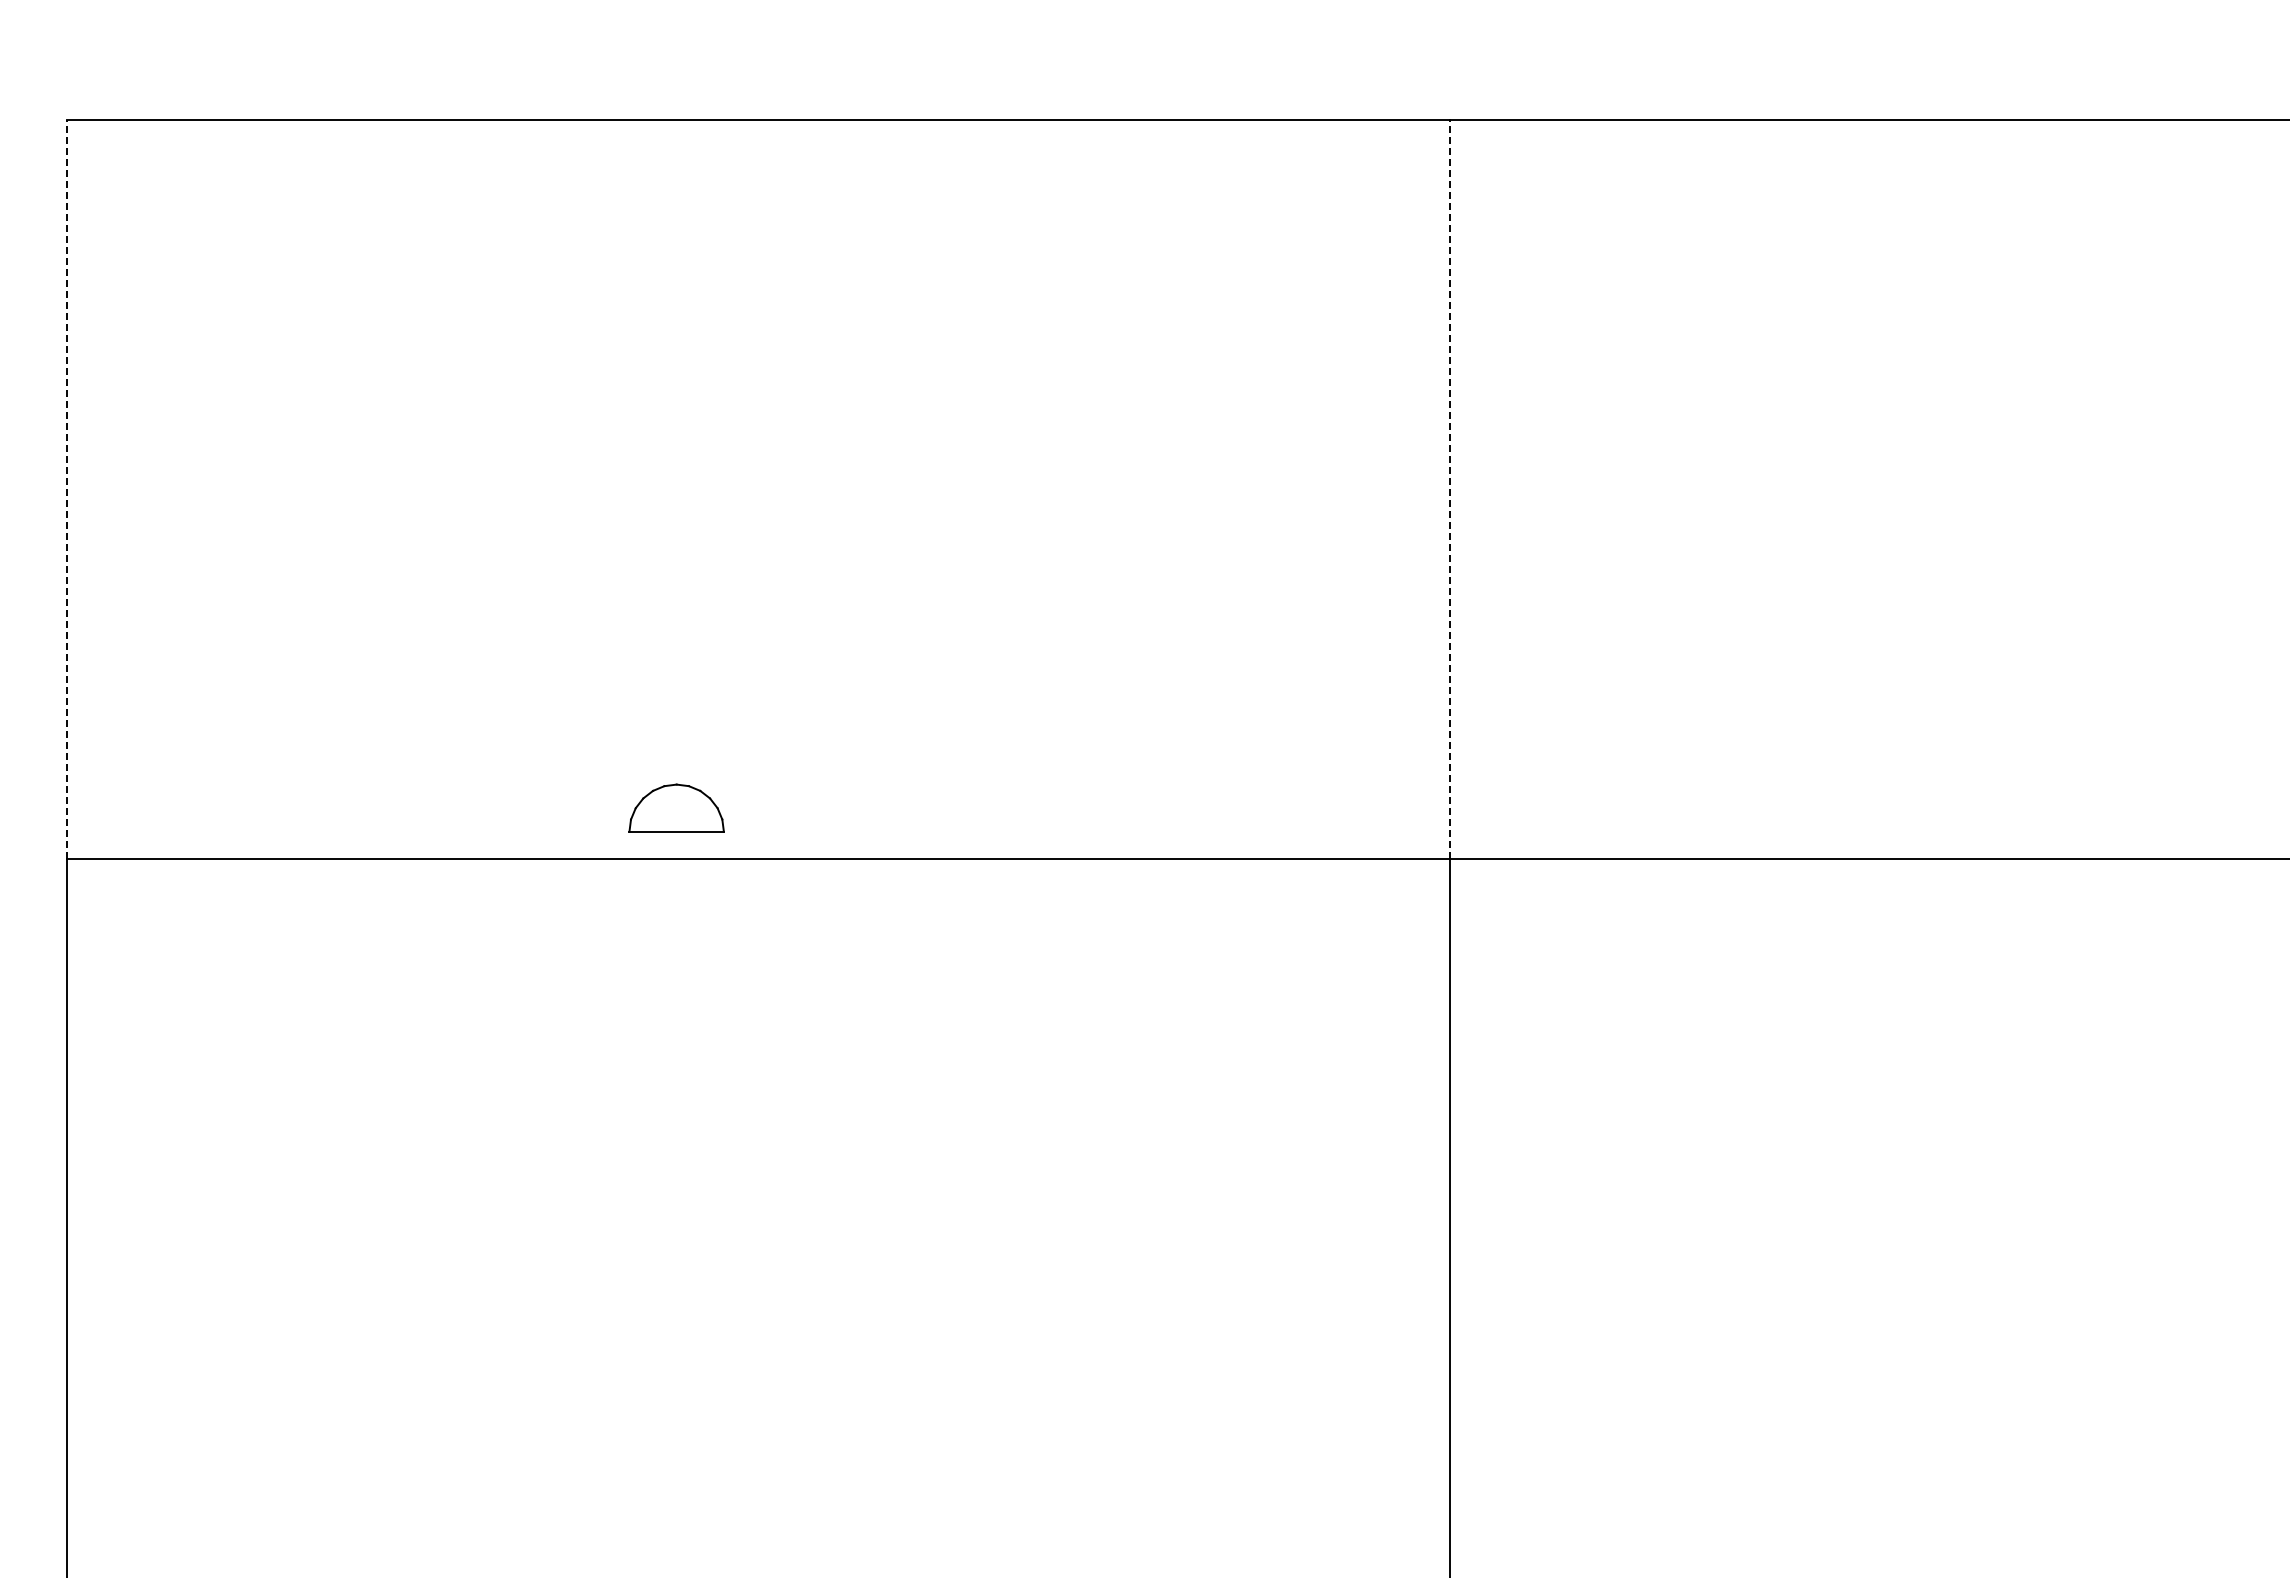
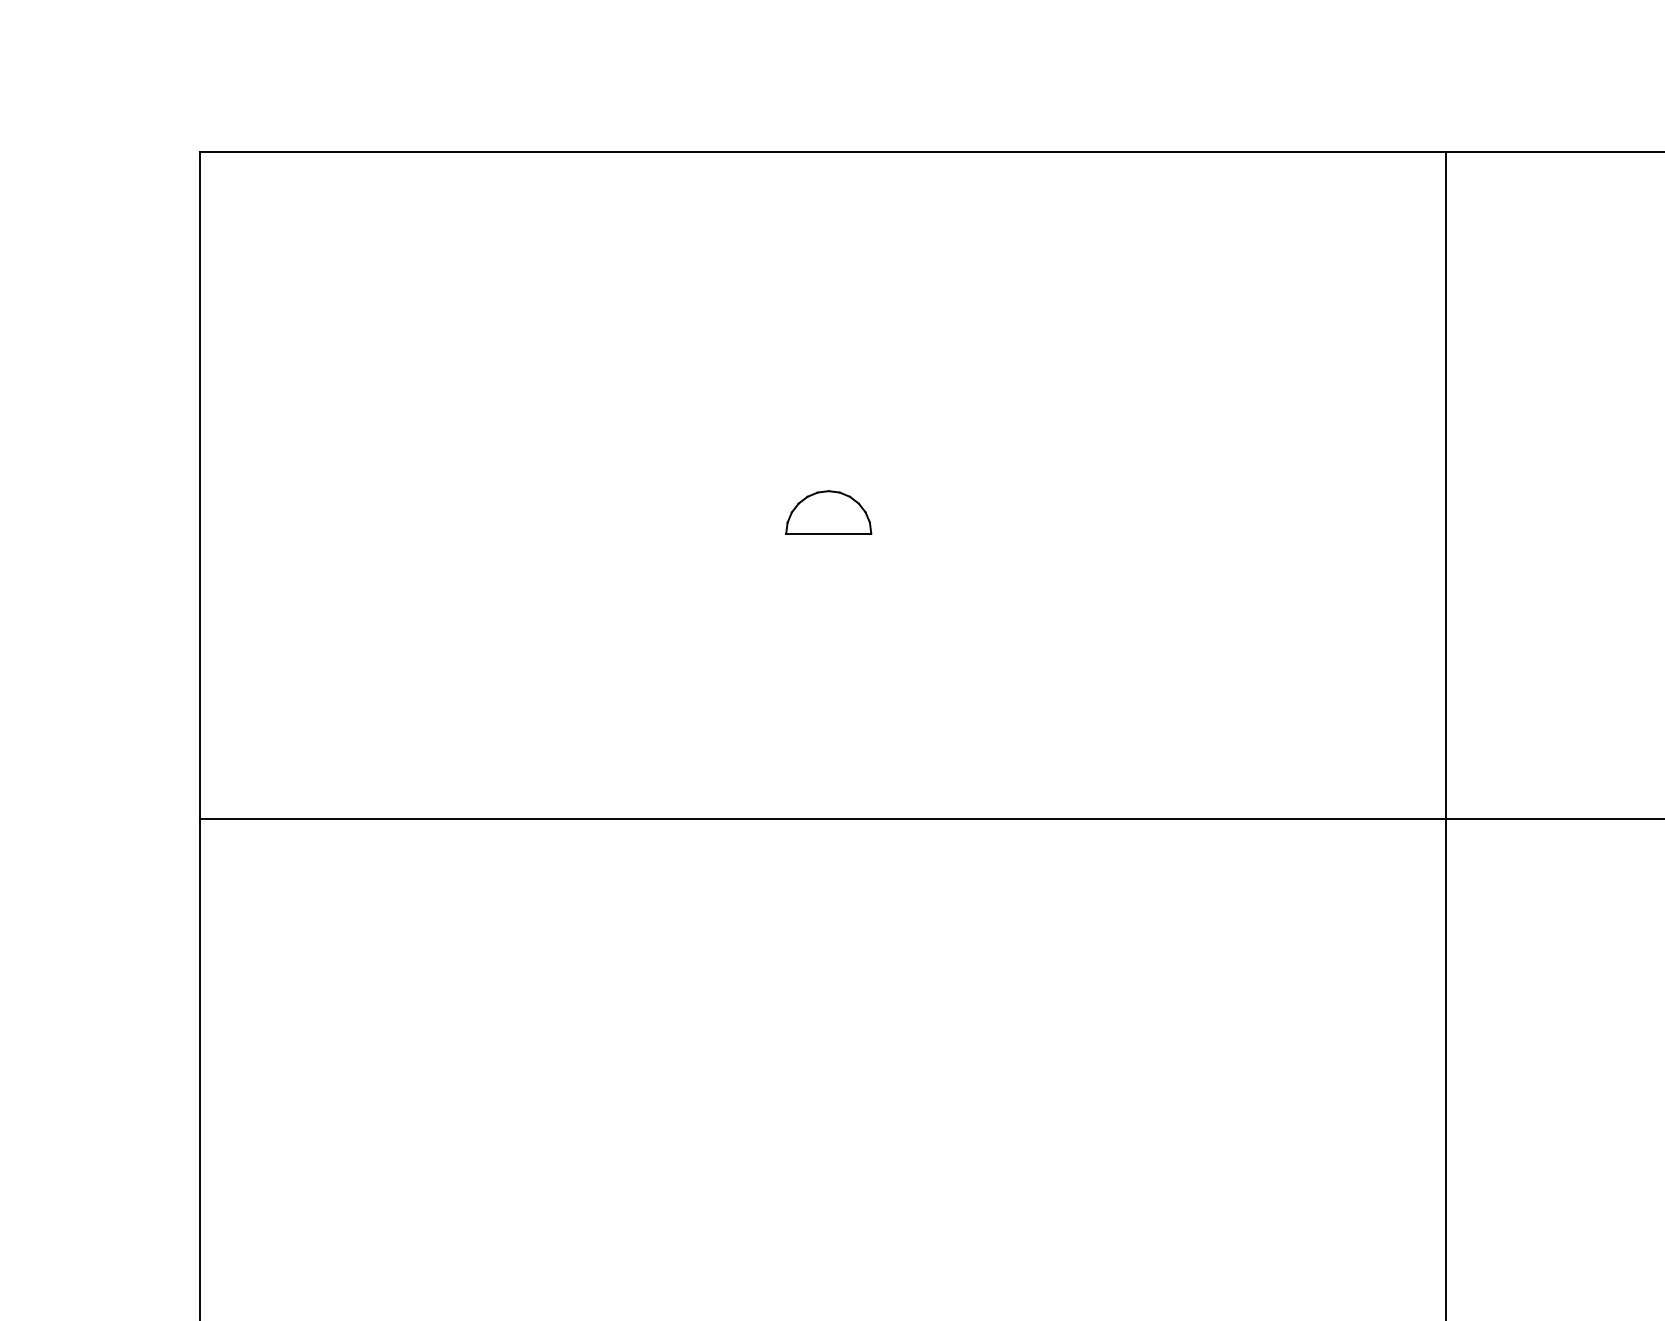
line: (66, 489) -> (199, 485), dashed -> solid
line: (1449, 489) -> (1445, 485), dashed -> solid
part: (676, 807) -> (828, 511), moved

